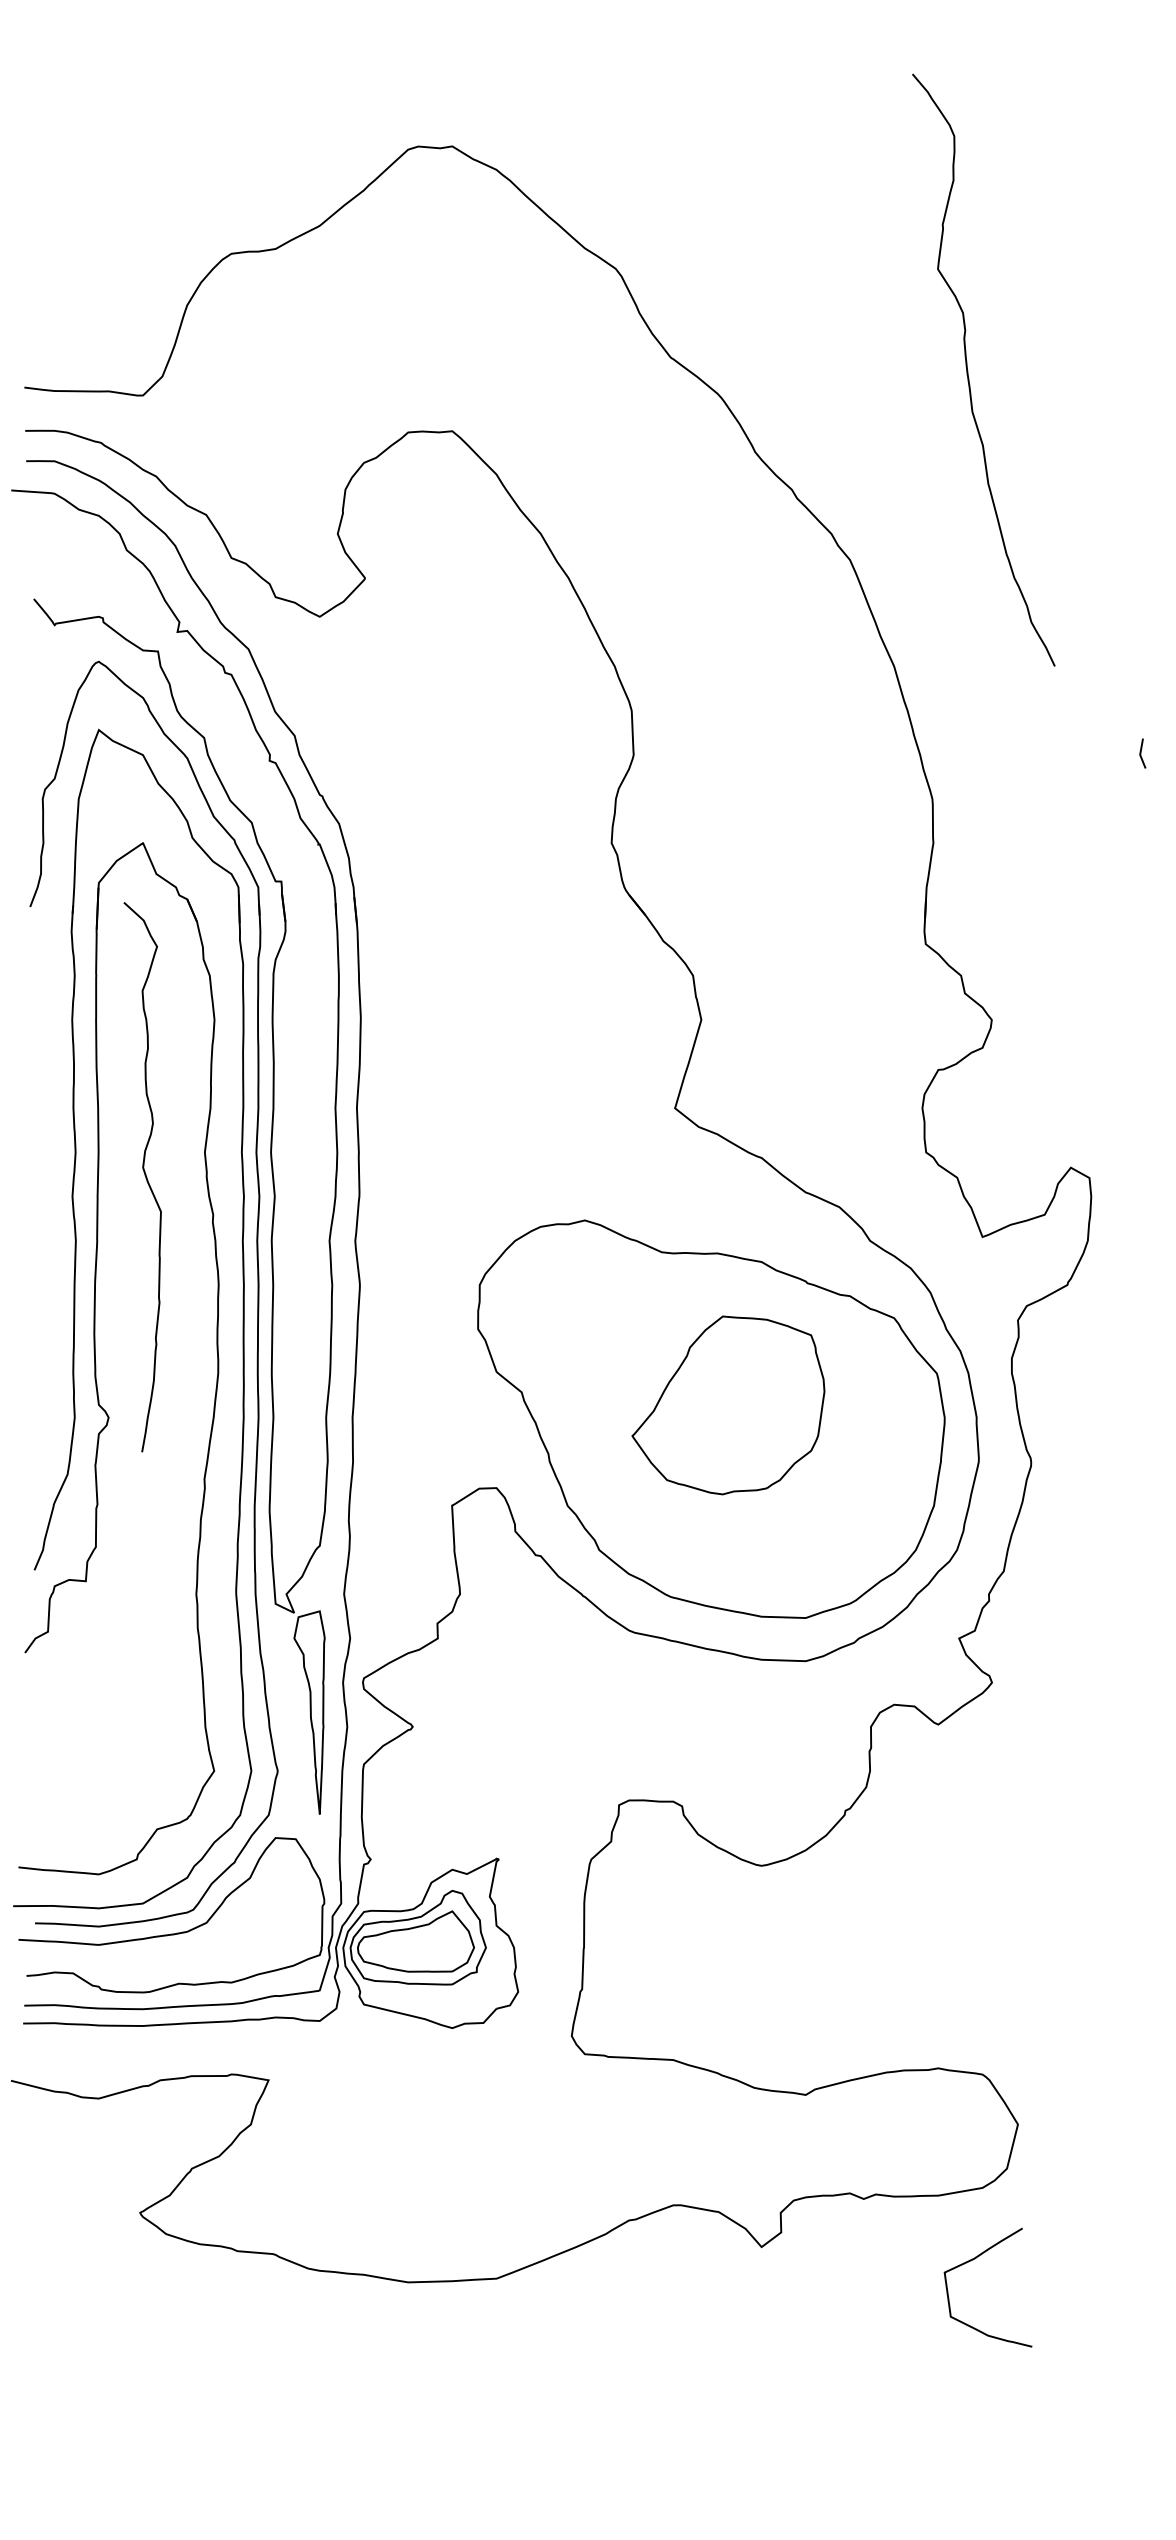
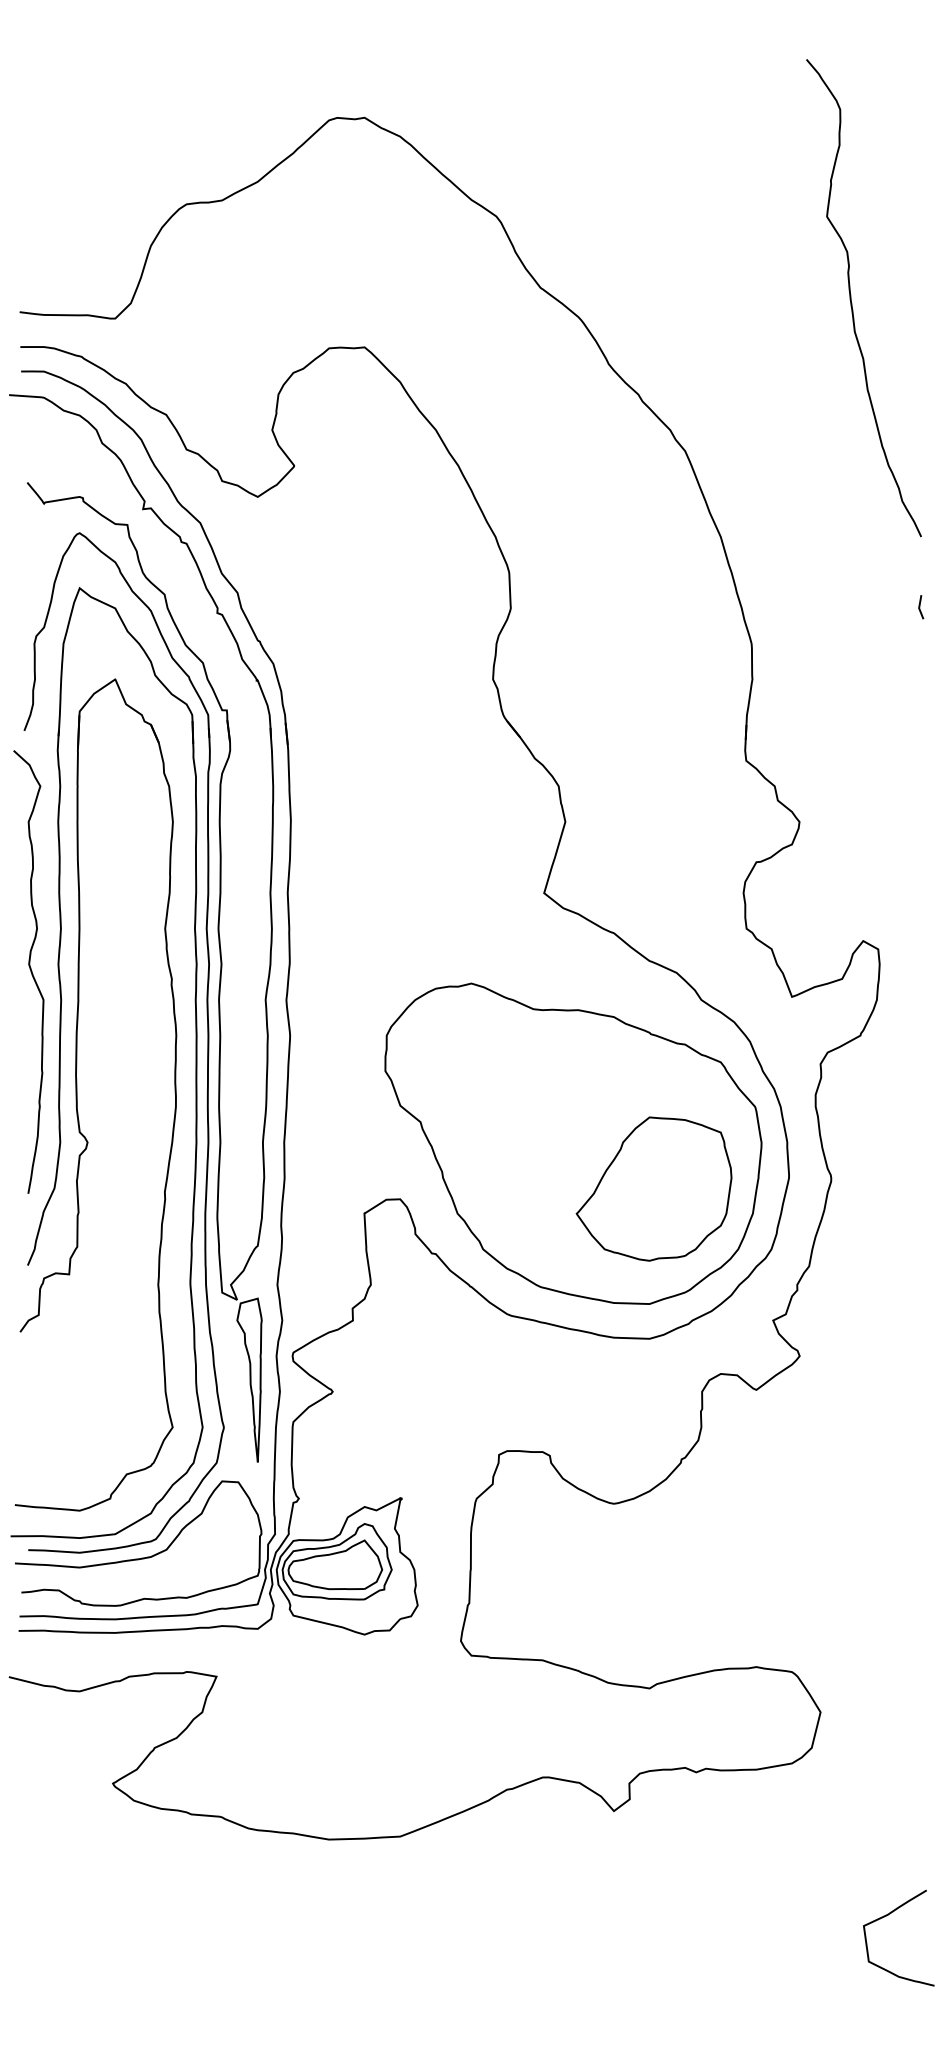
curve: (968, 370) -> (851, 298), moved
curve: (144, 1175) -> (30, 970), moved
part: (728, 1405) -> (654, 1189), moved
curve: (973, 2260) -> (887, 1916), moved

